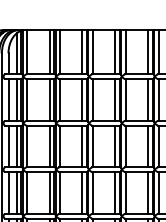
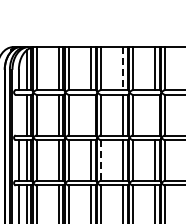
line: (115, 52) -> (123, 68), solid -> dashed
line: (8, 99) -> (18, 114), removed
line: (81, 99) -> (90, 114), removed
line: (148, 99) -> (155, 114), removed
line: (93, 146) -> (101, 160), solid -> dashed

